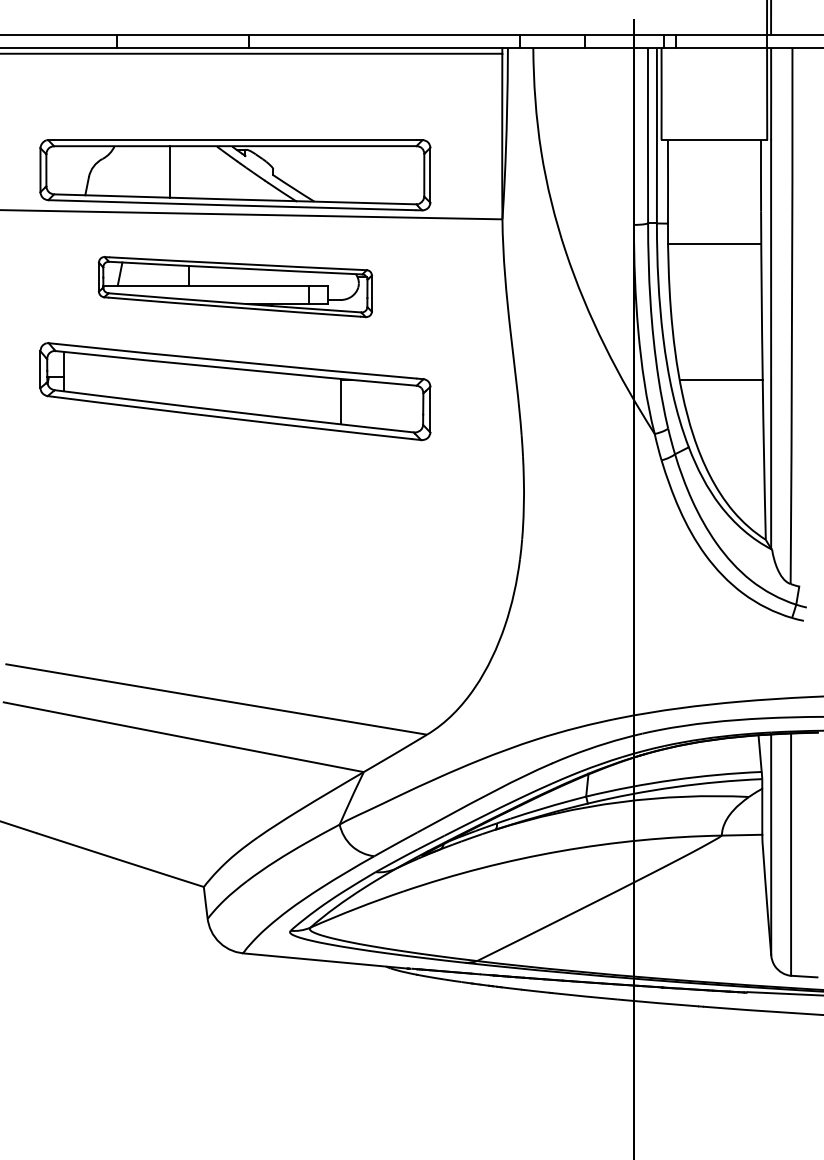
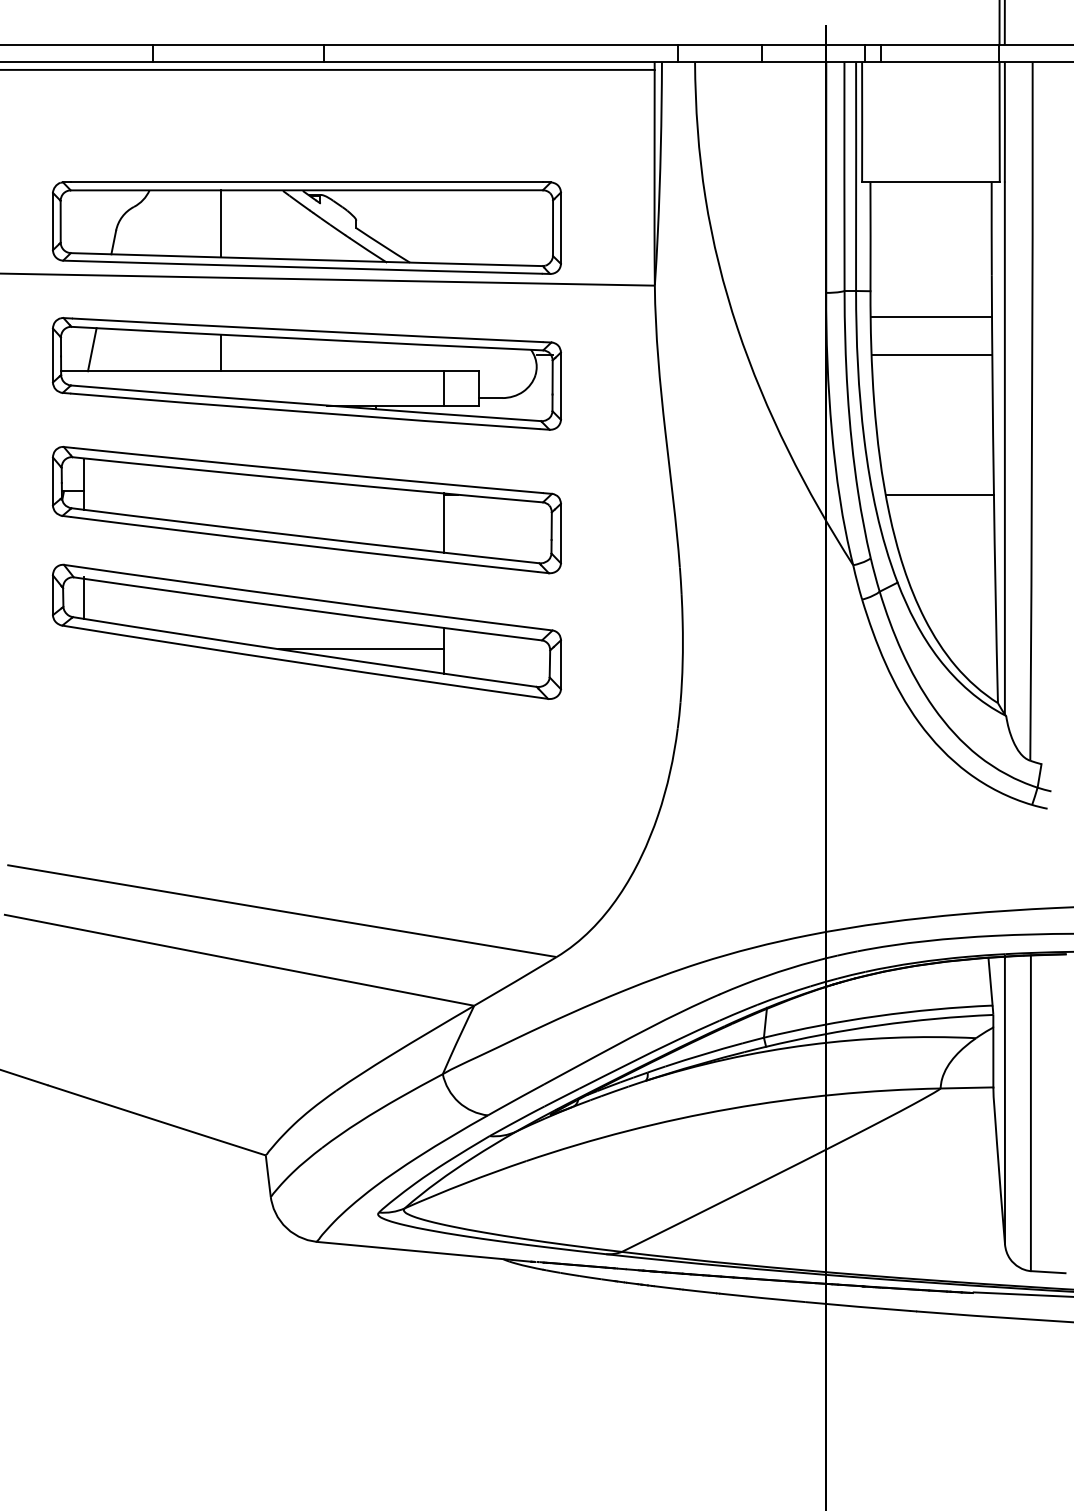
line: (714, 272) -> (931, 354), added
part: (235, 286) -> (307, 373), size x1.43
part: (235, 484) -> (307, 631), added

